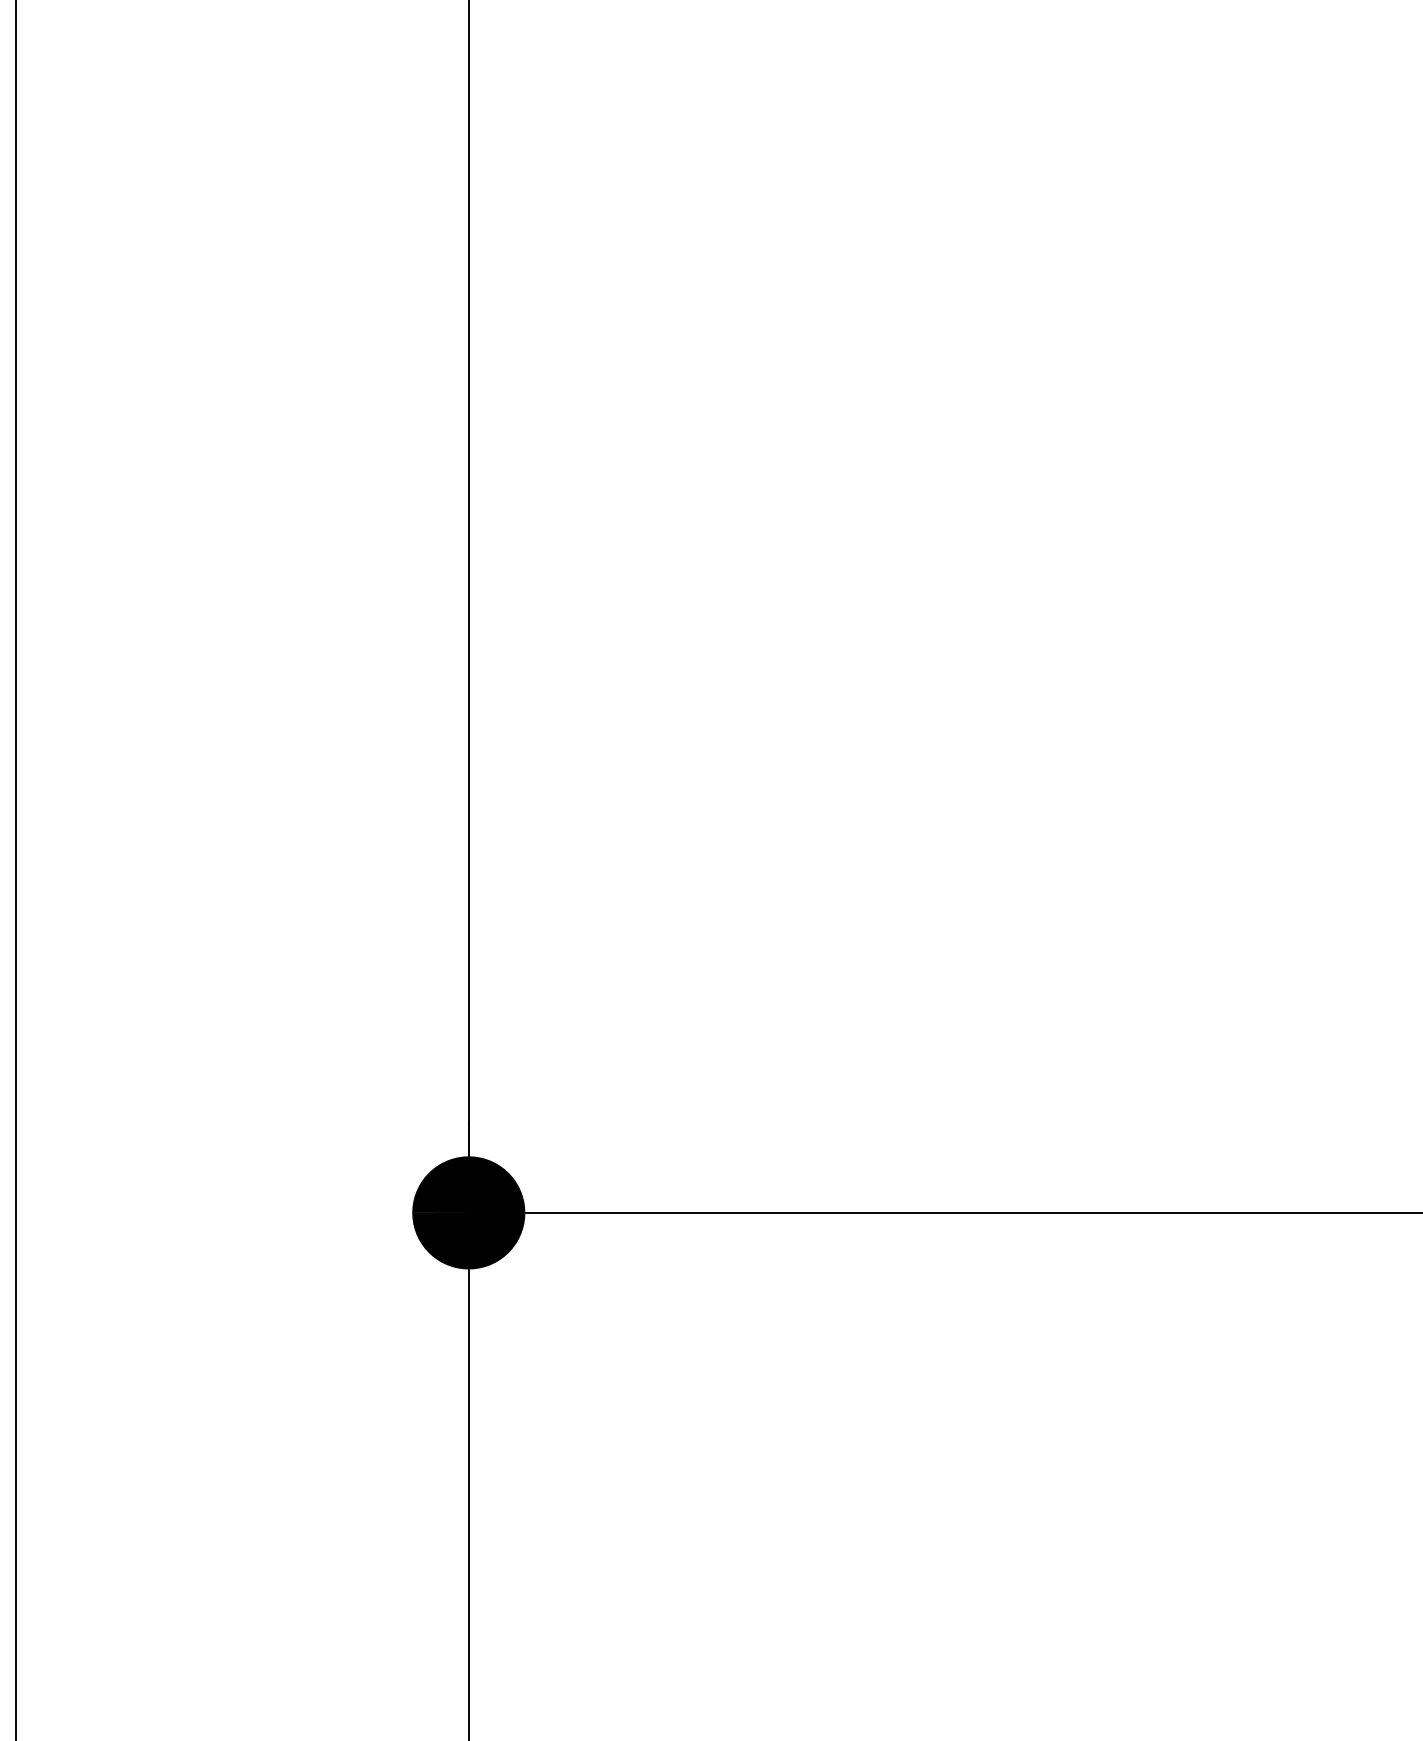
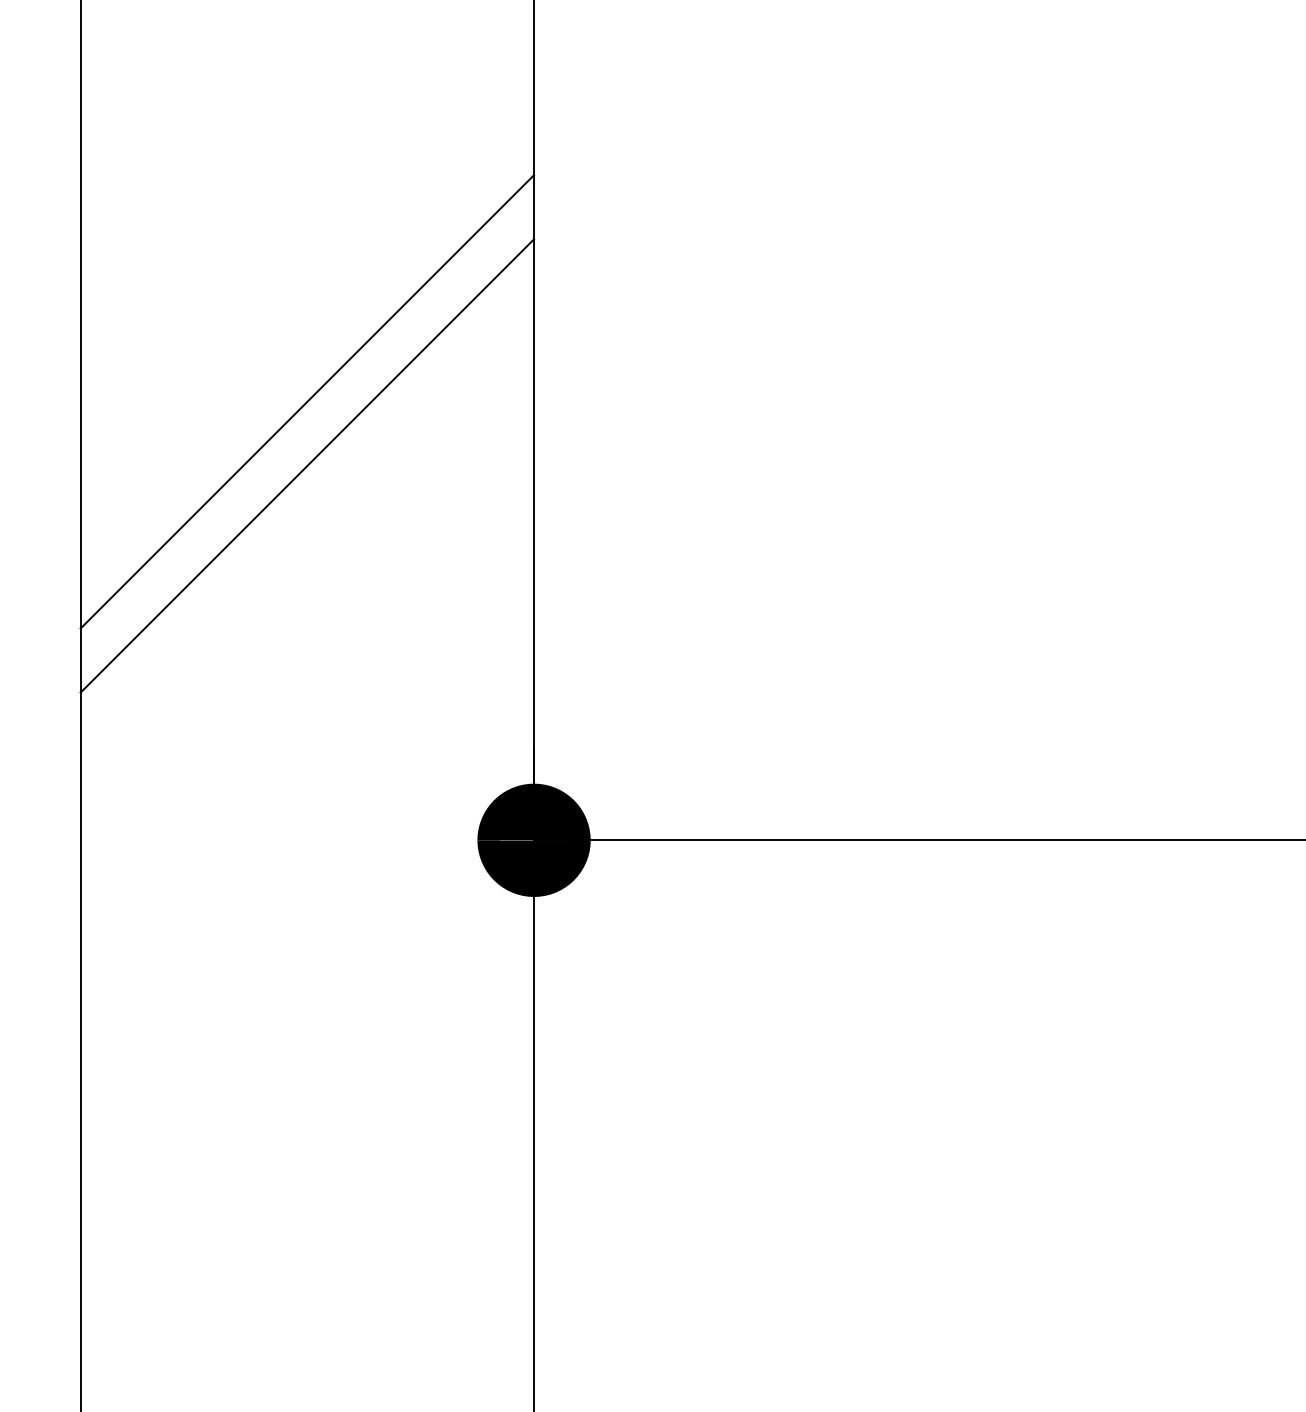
line: (242, 774) -> (307, 401), added
line: (242, 838) -> (307, 465), added

